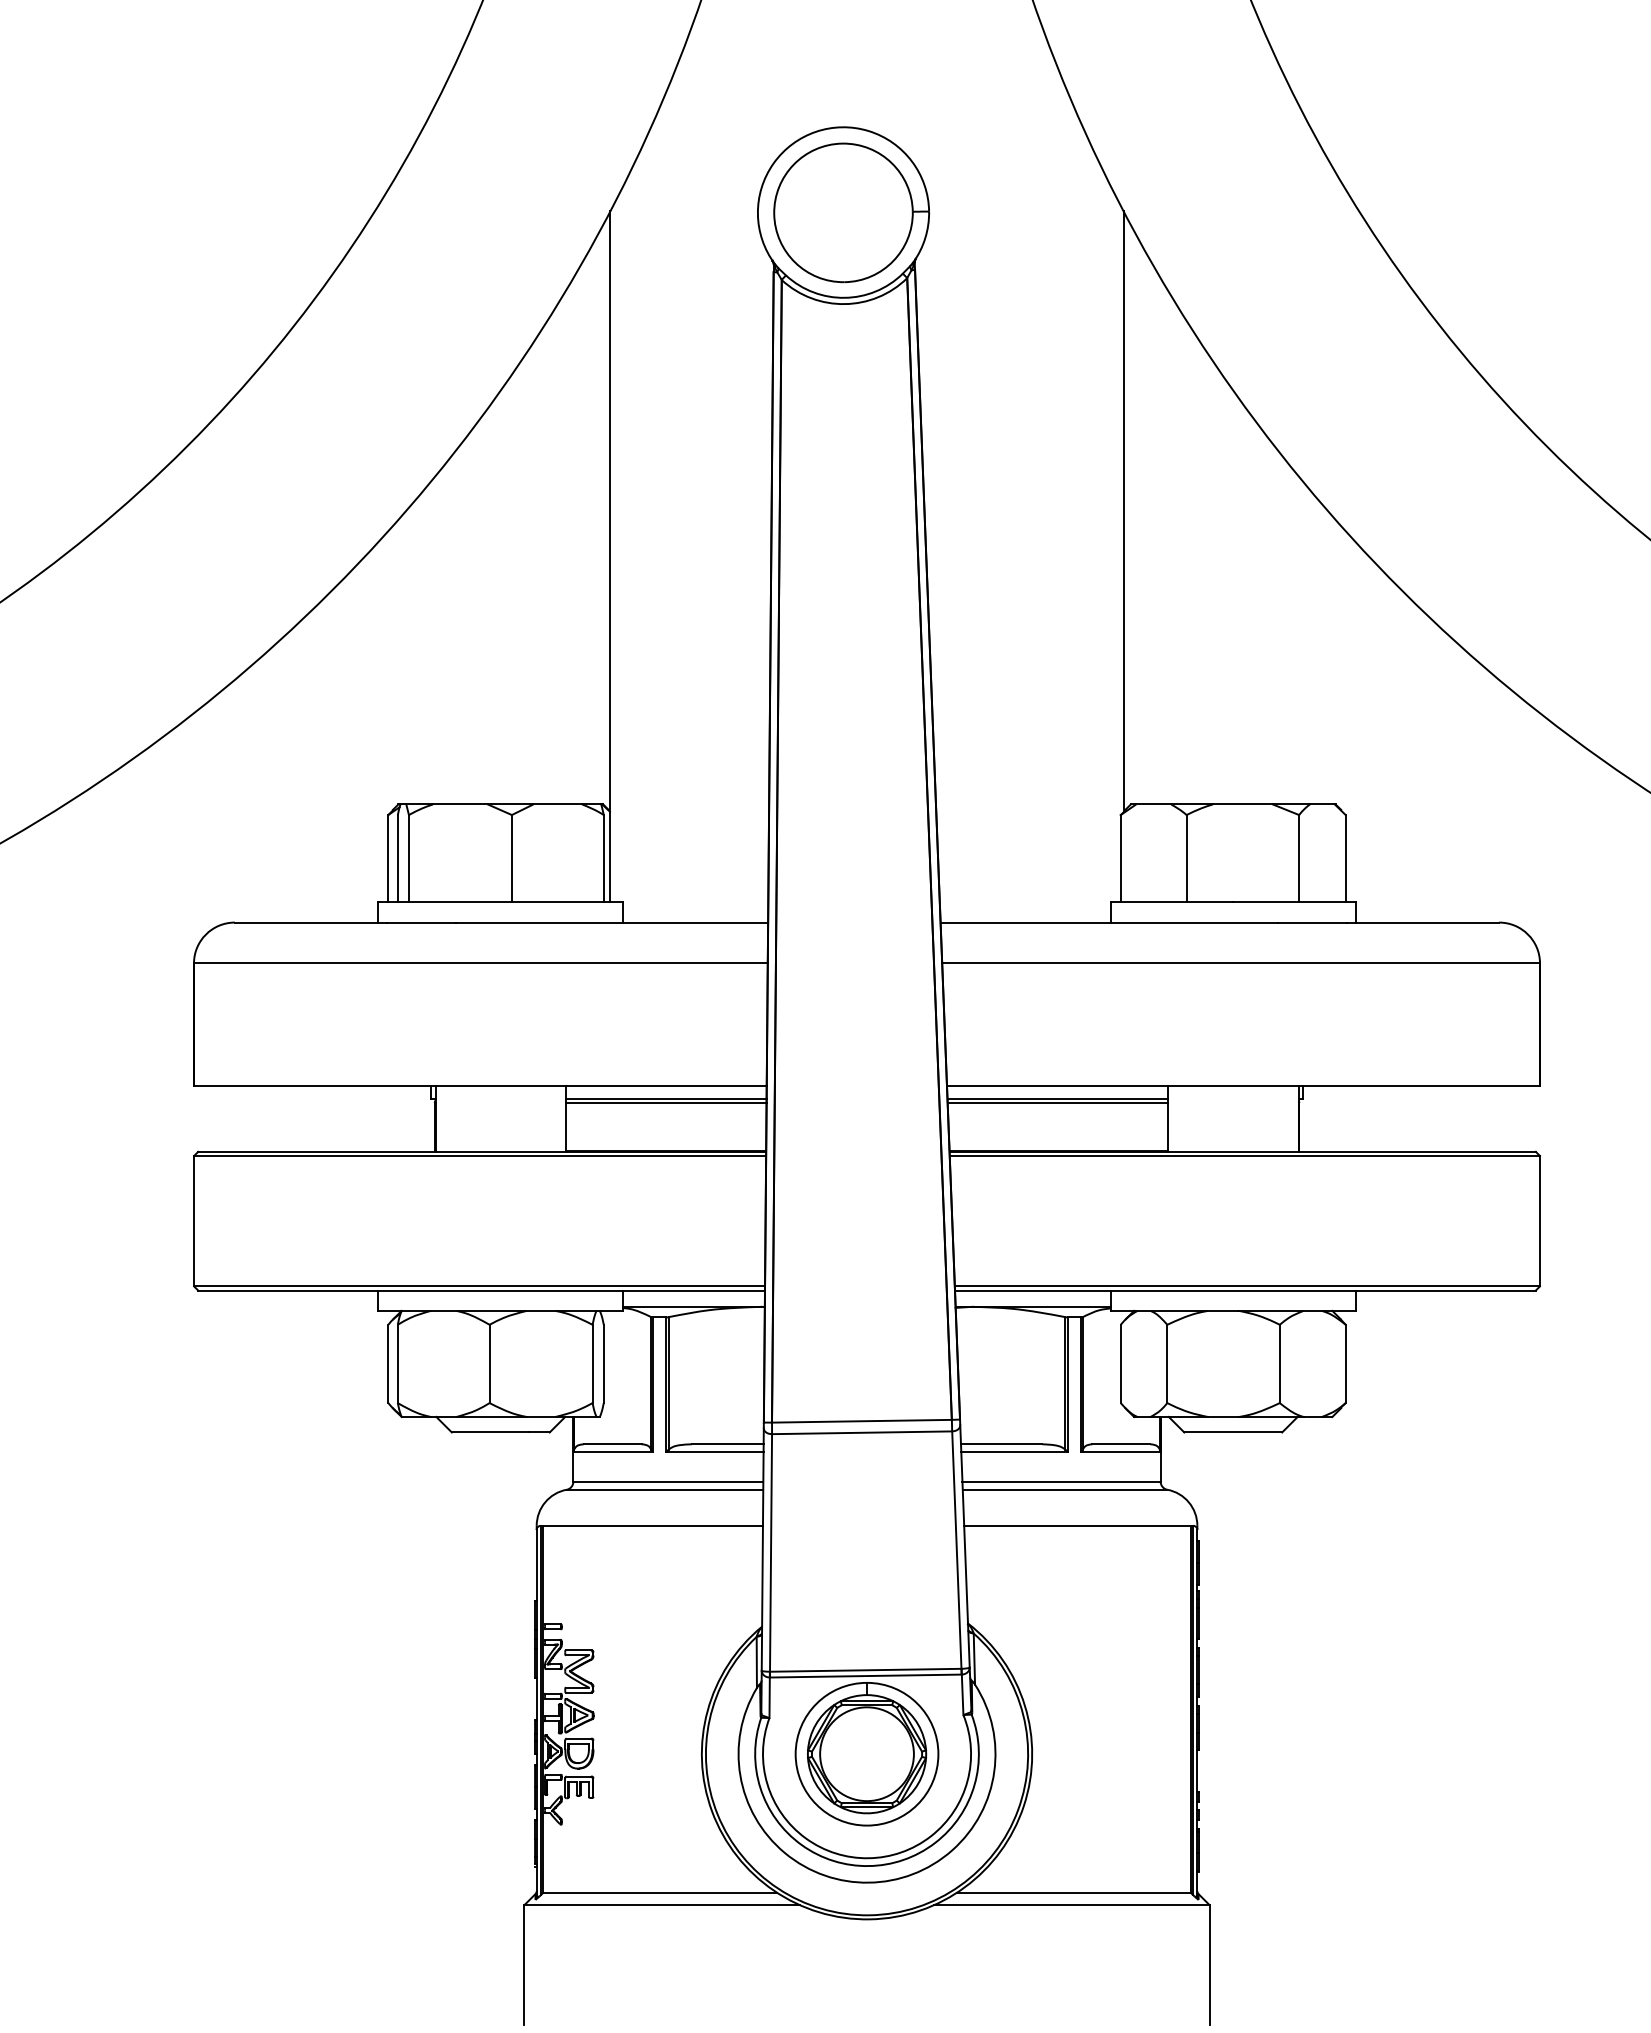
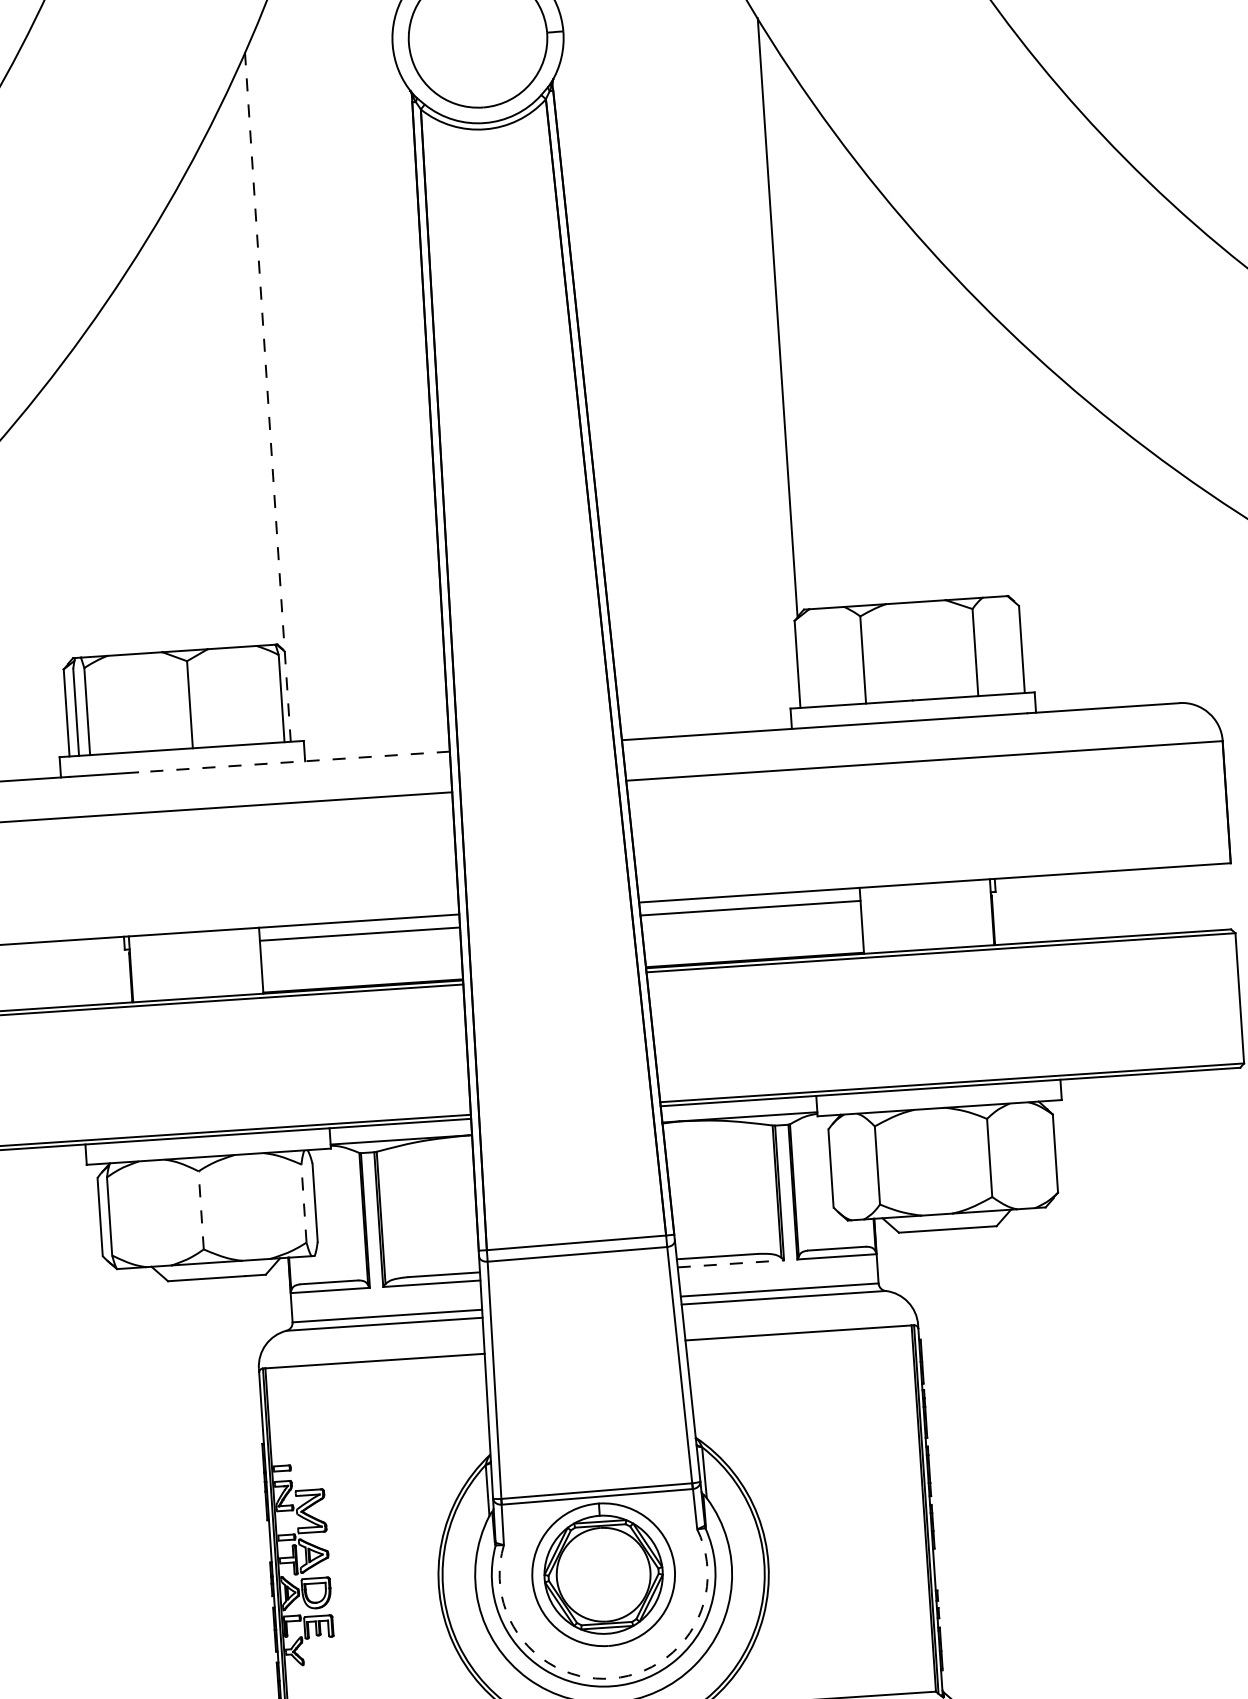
line: (610, 556) -> (268, 396), solid -> dashed
line: (611, 922) -> (293, 761), solid -> dashed
line: (666, 1102) -> (360, 937), removed
line: (1057, 1102) -> (750, 911), removed
line: (489, 1363) -> (201, 1209), solid -> dashed
line: (592, 1363) -> (303, 1203), solid -> dashed
line: (1015, 1452) -> (731, 1263), solid -> dashed
arc: (868, 1858) -> (612, 1678), solid -> dashed

